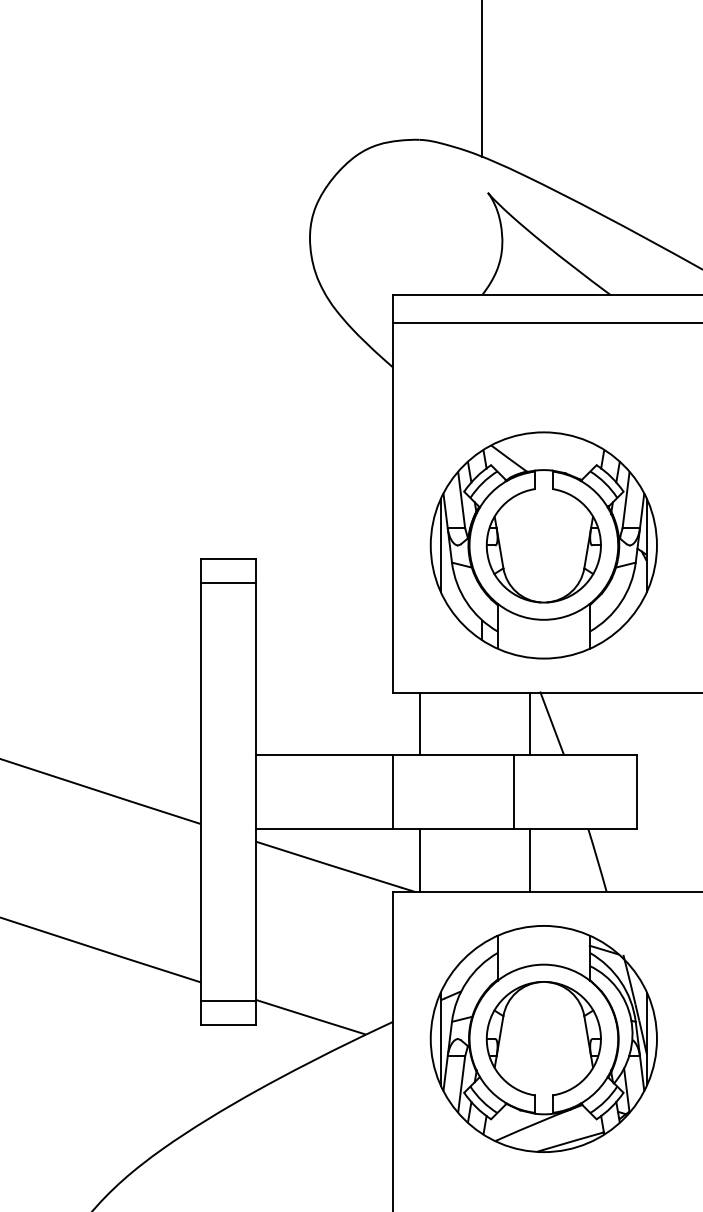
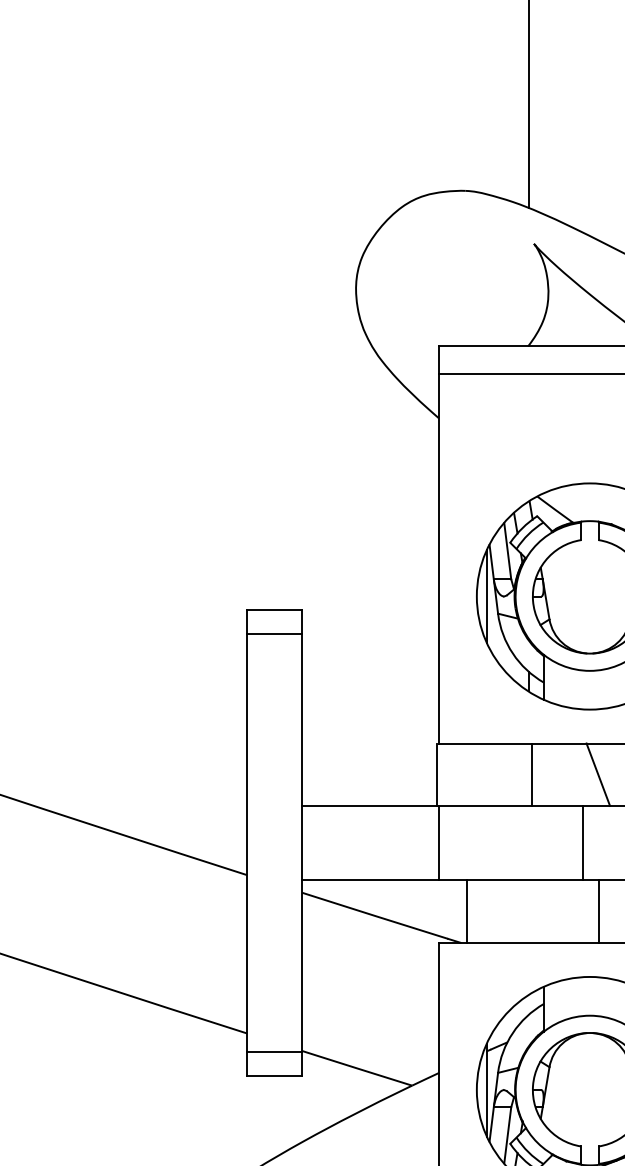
line: (420, 723) -> (436, 774), moved
line: (530, 723) -> (532, 774), moved
line: (513, 792) -> (582, 843), moved
line: (530, 860) -> (599, 911), moved

